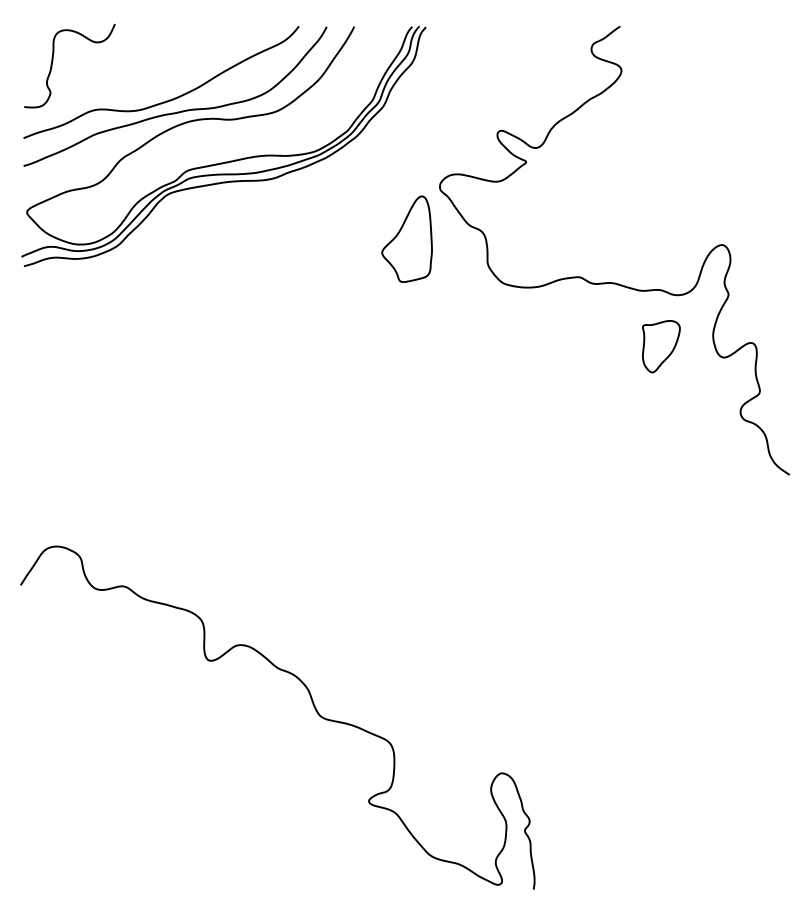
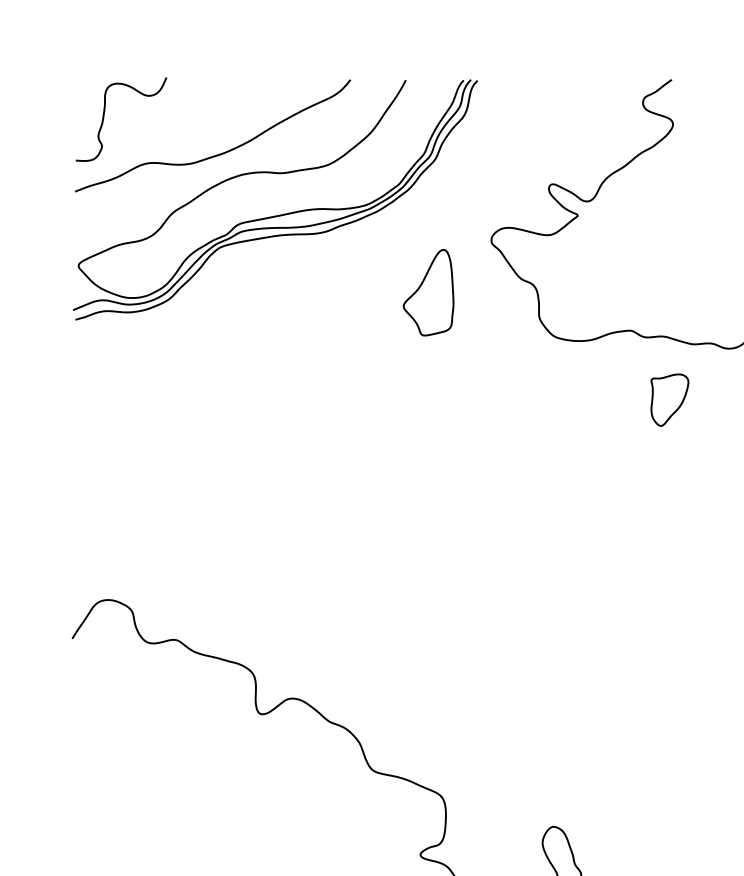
curve: (177, 111) -> (229, 164), removed
part: (406, 238) -> (428, 291), moved
part: (661, 346) -> (670, 399), moved

